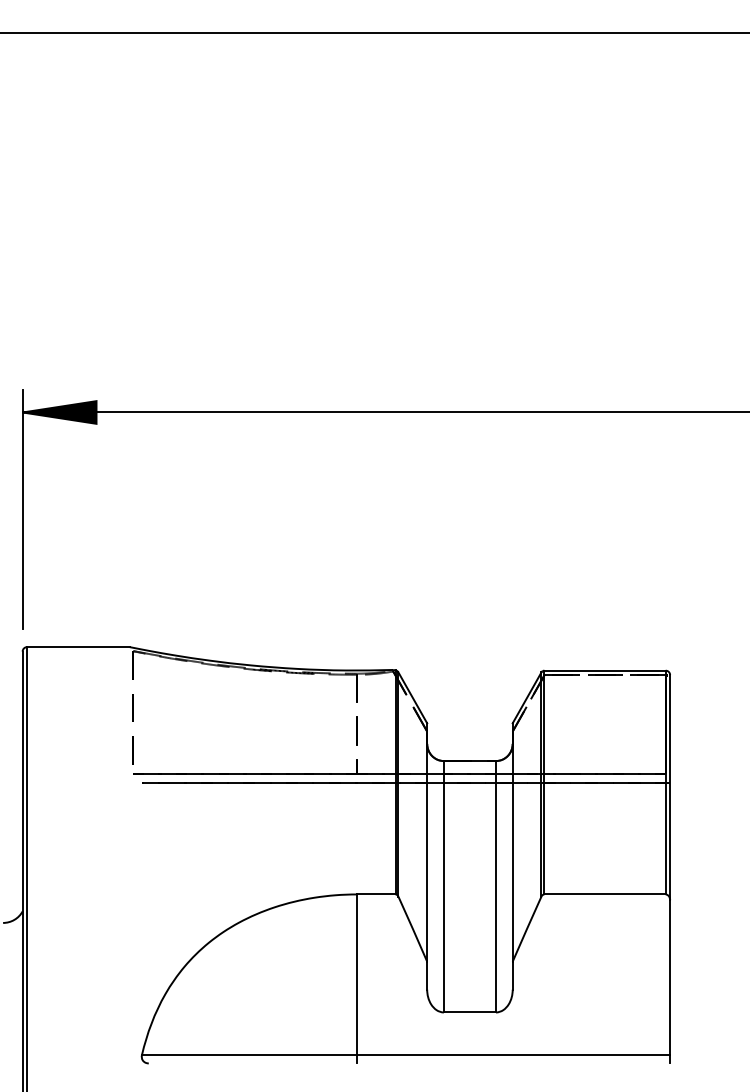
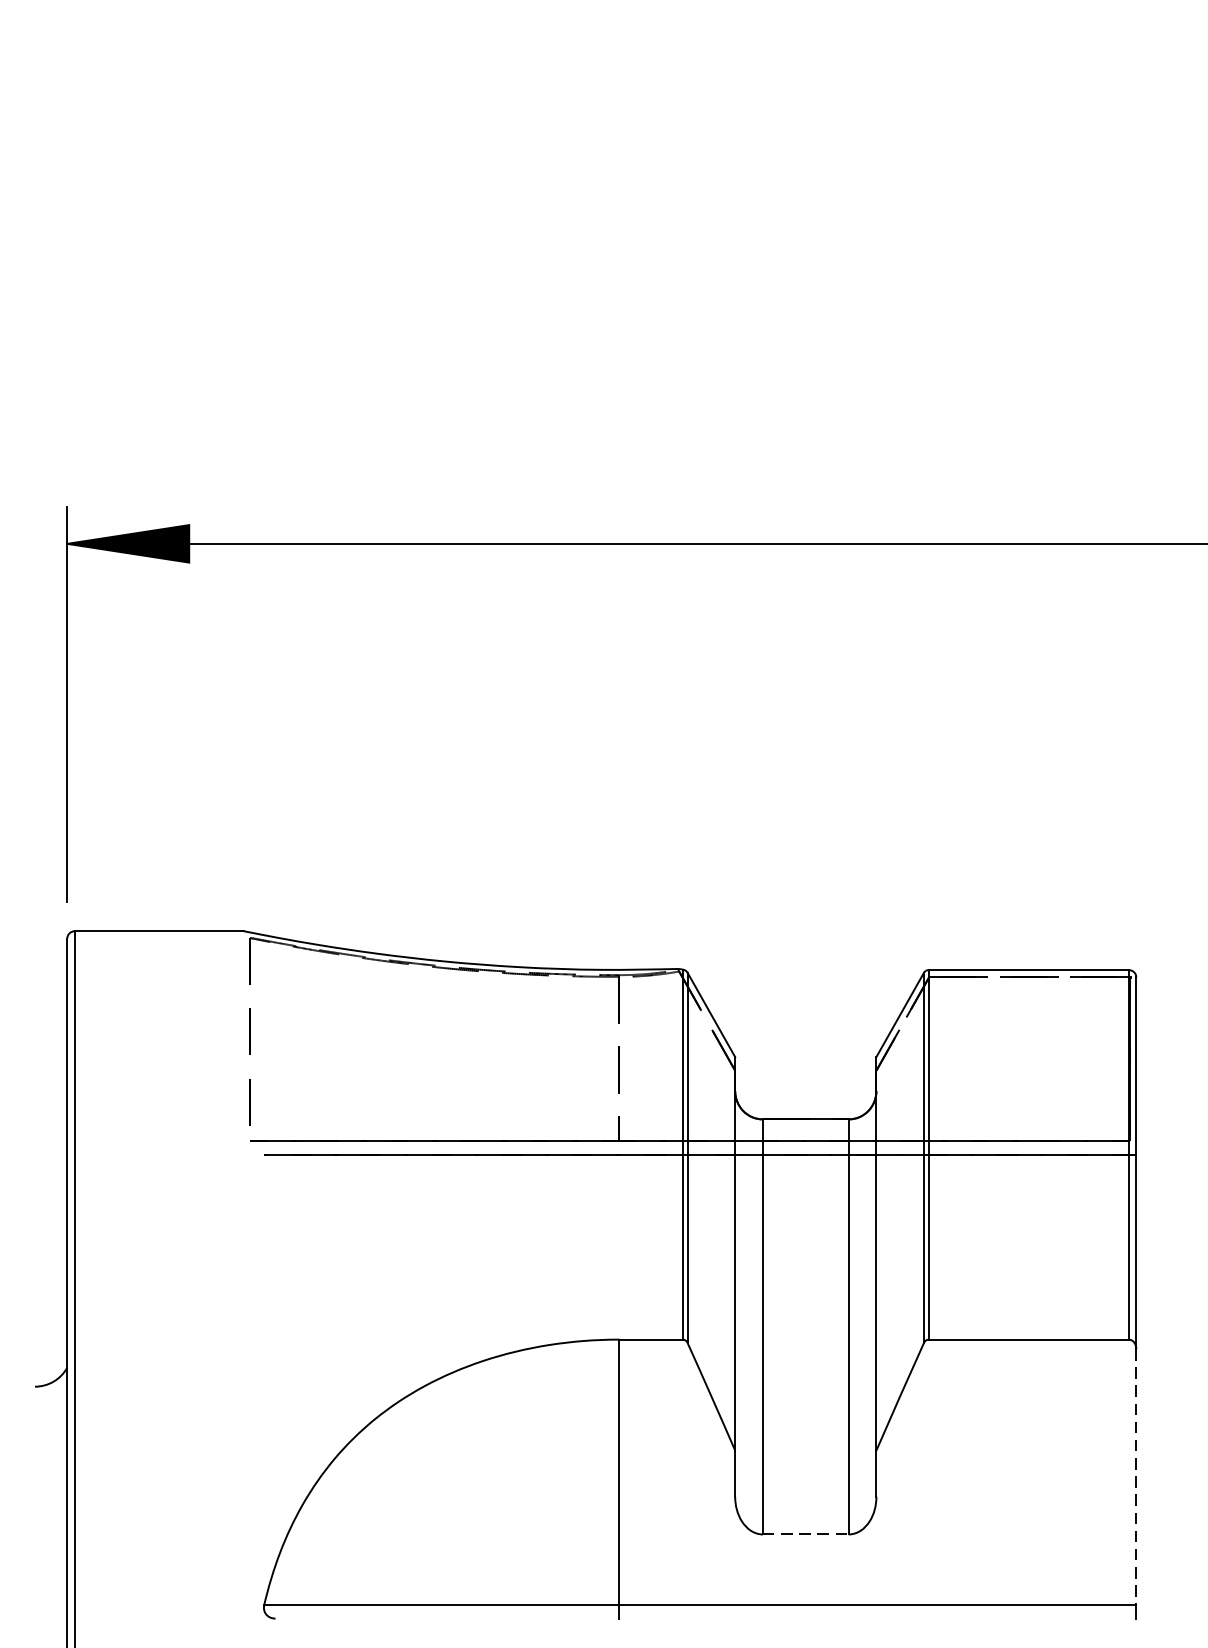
line: (670, 978) -> (1136, 1478), solid -> dashed
line: (469, 1012) -> (805, 1534), solid -> dashed

